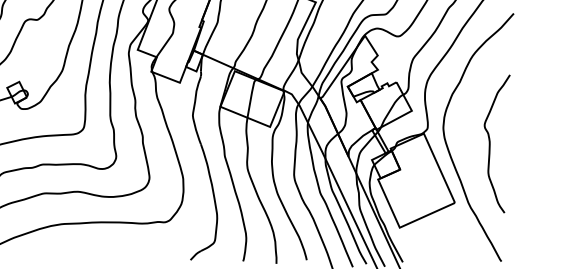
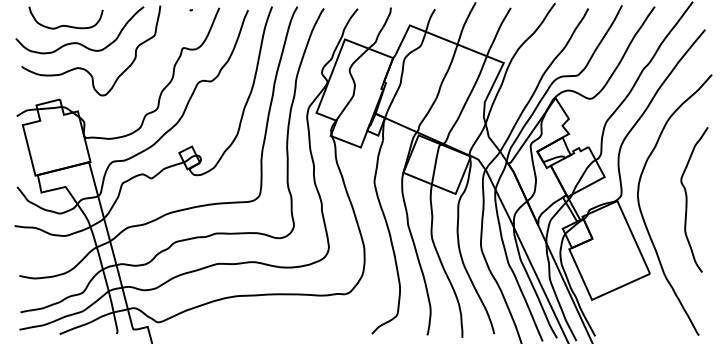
curve: (490, 143) -> (687, 199), moved

